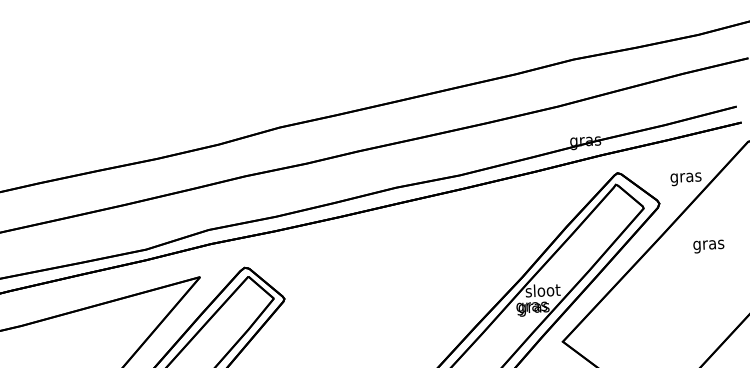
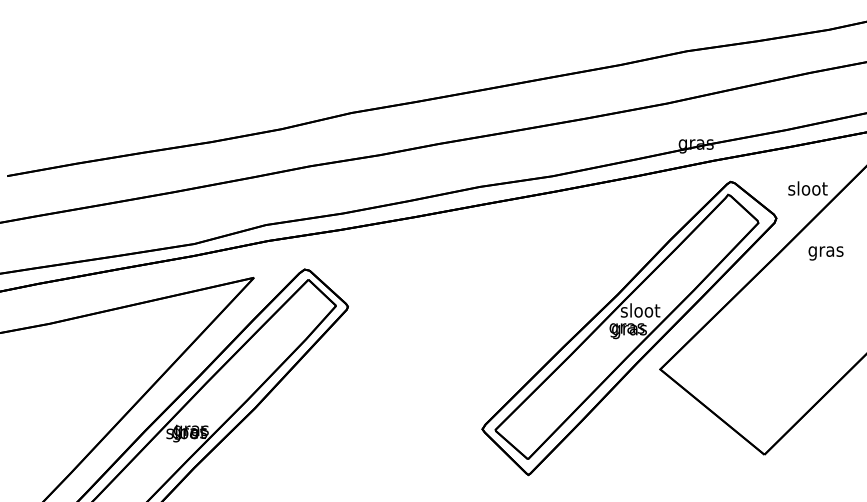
text: (685, 177) -> (807, 190), gras -> sloot
text: (708, 246) -> (825, 253), moved

